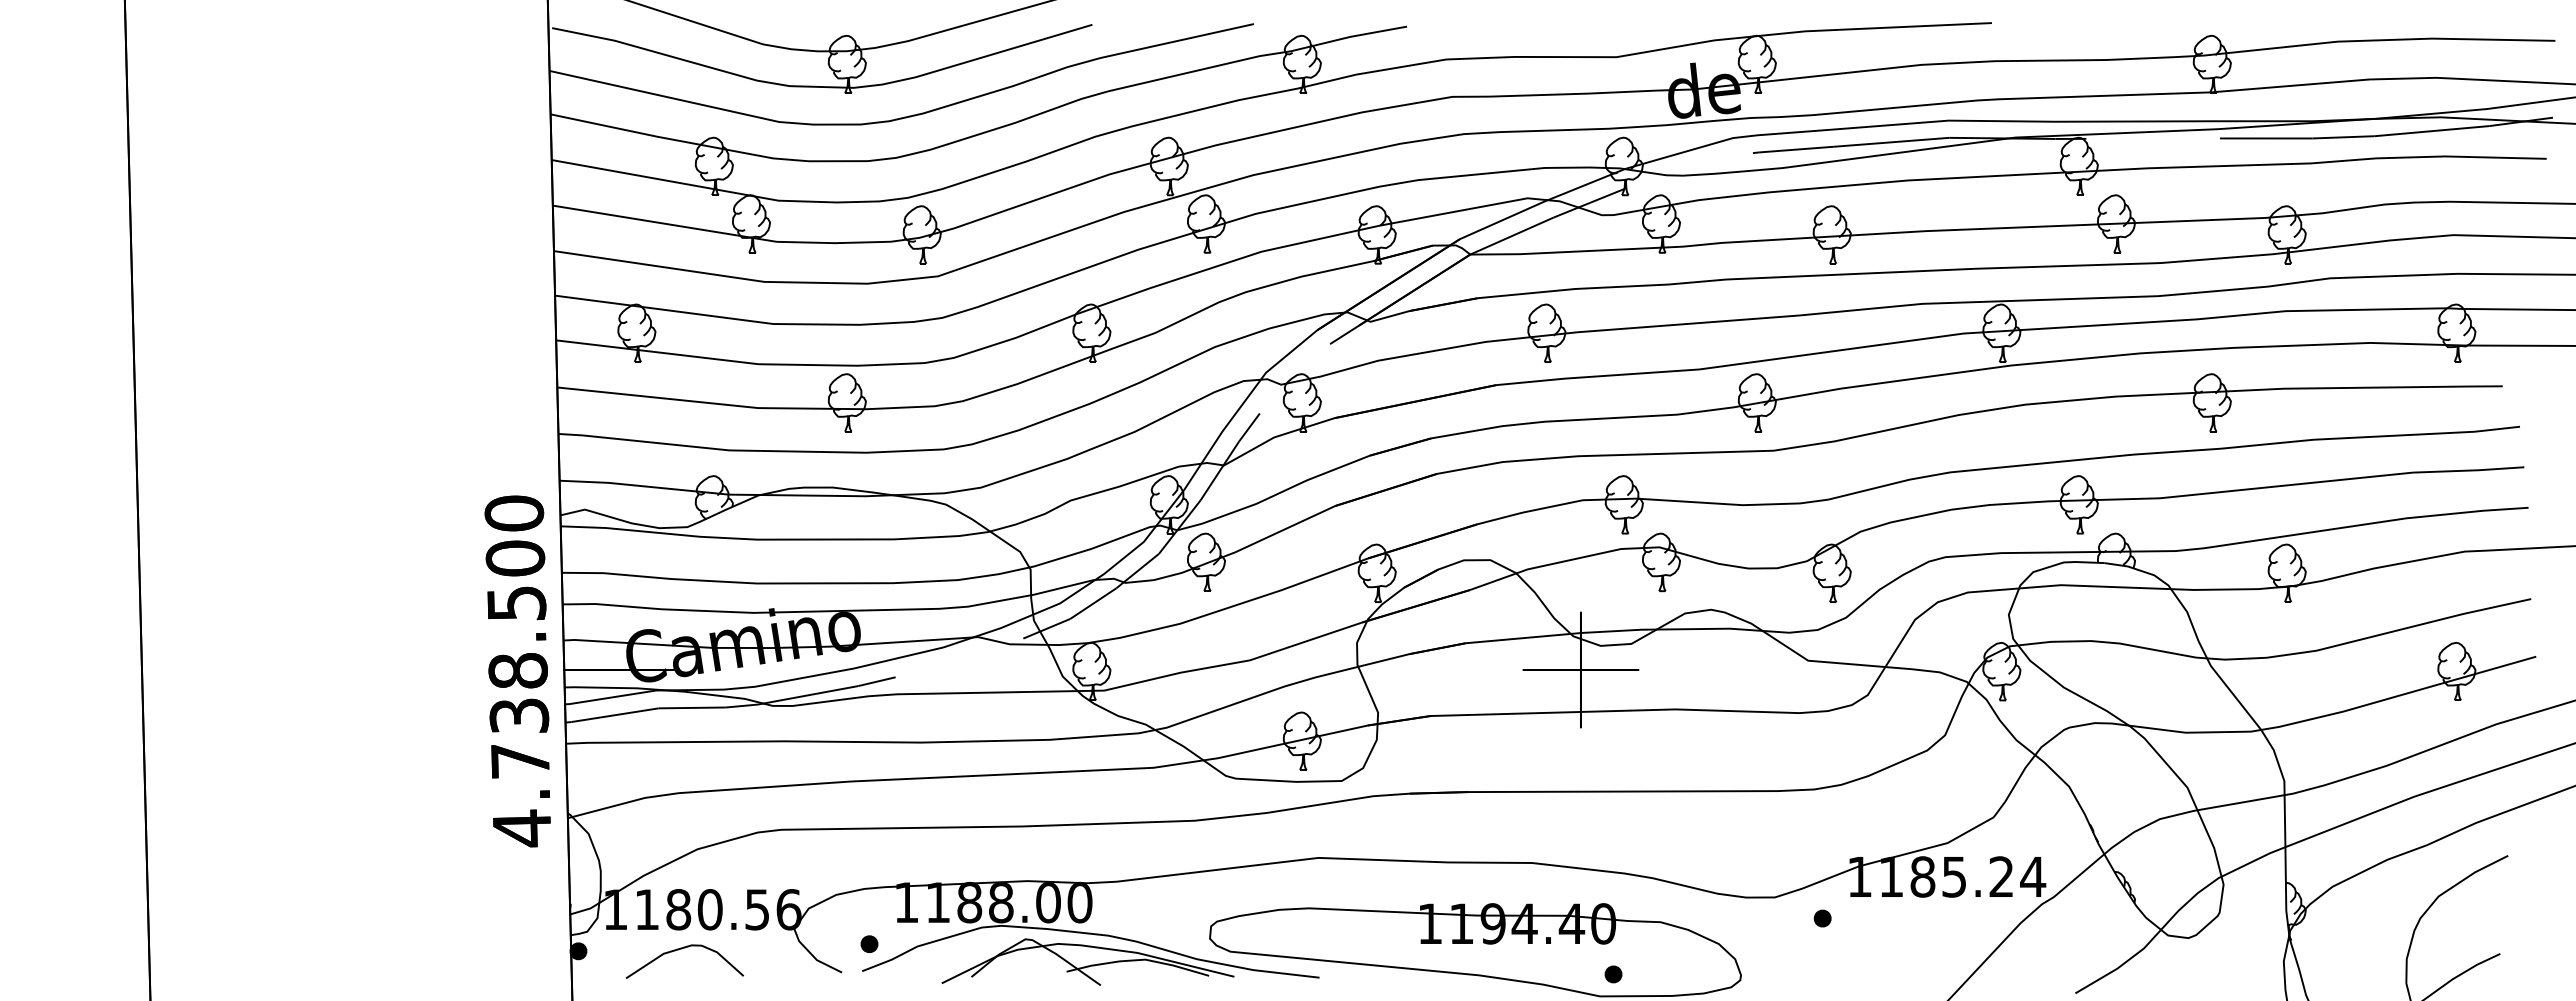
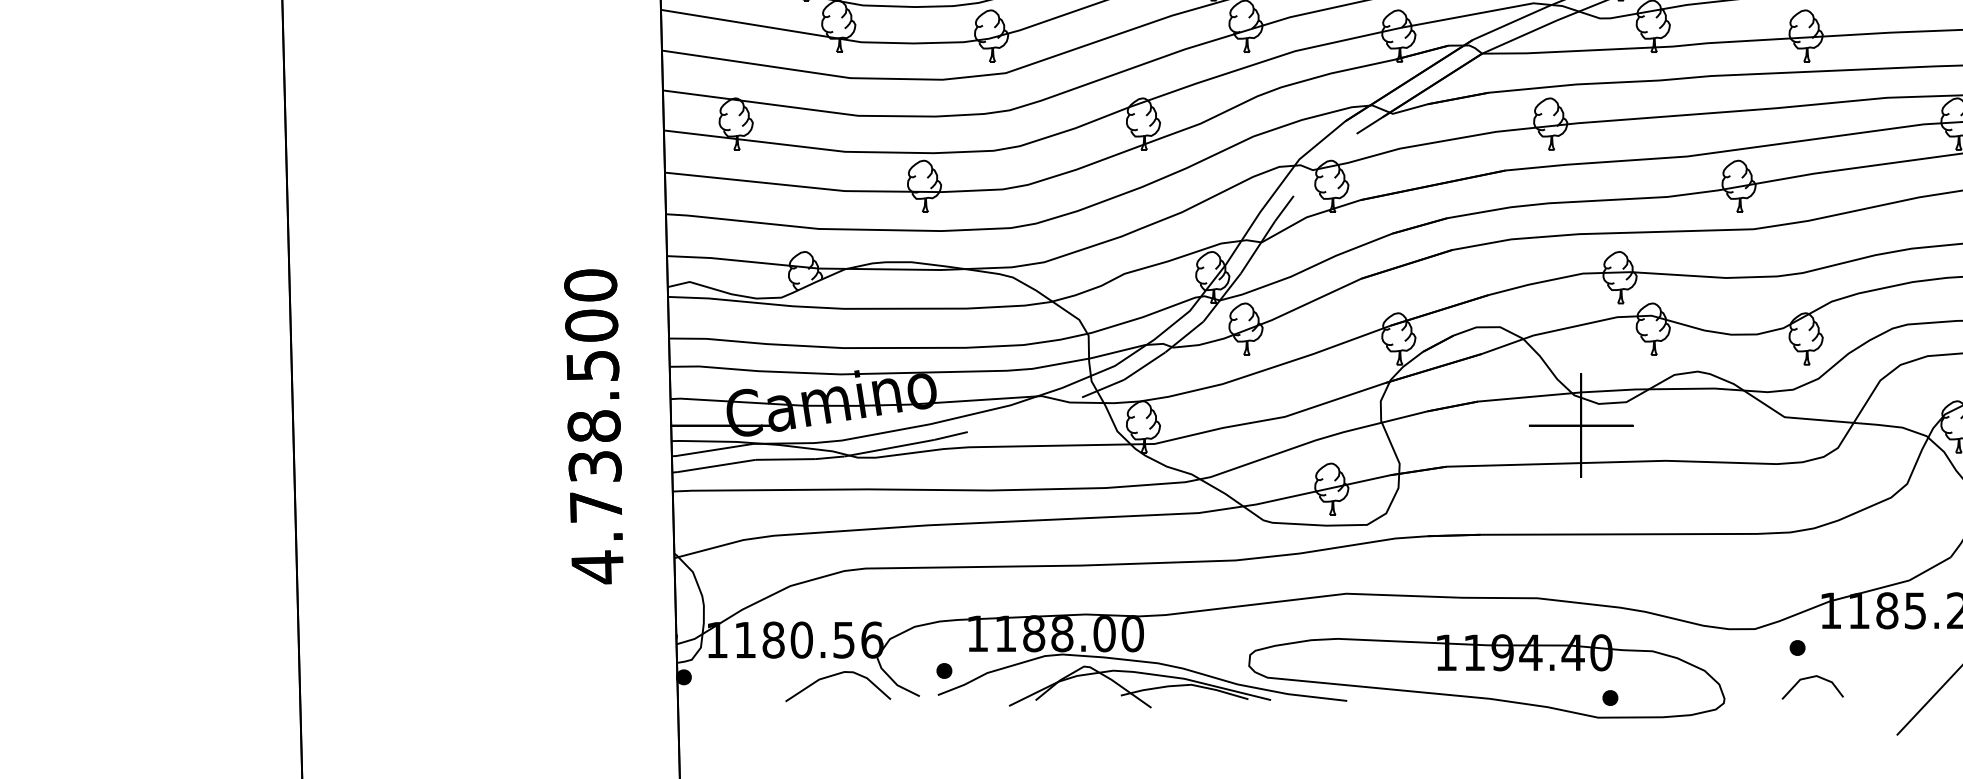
text: (517, 671) -> (593, 426), moved
curve: (682, 949) -> (836, 675), moved
line: (1837, 952) -> (1810, 678), added

